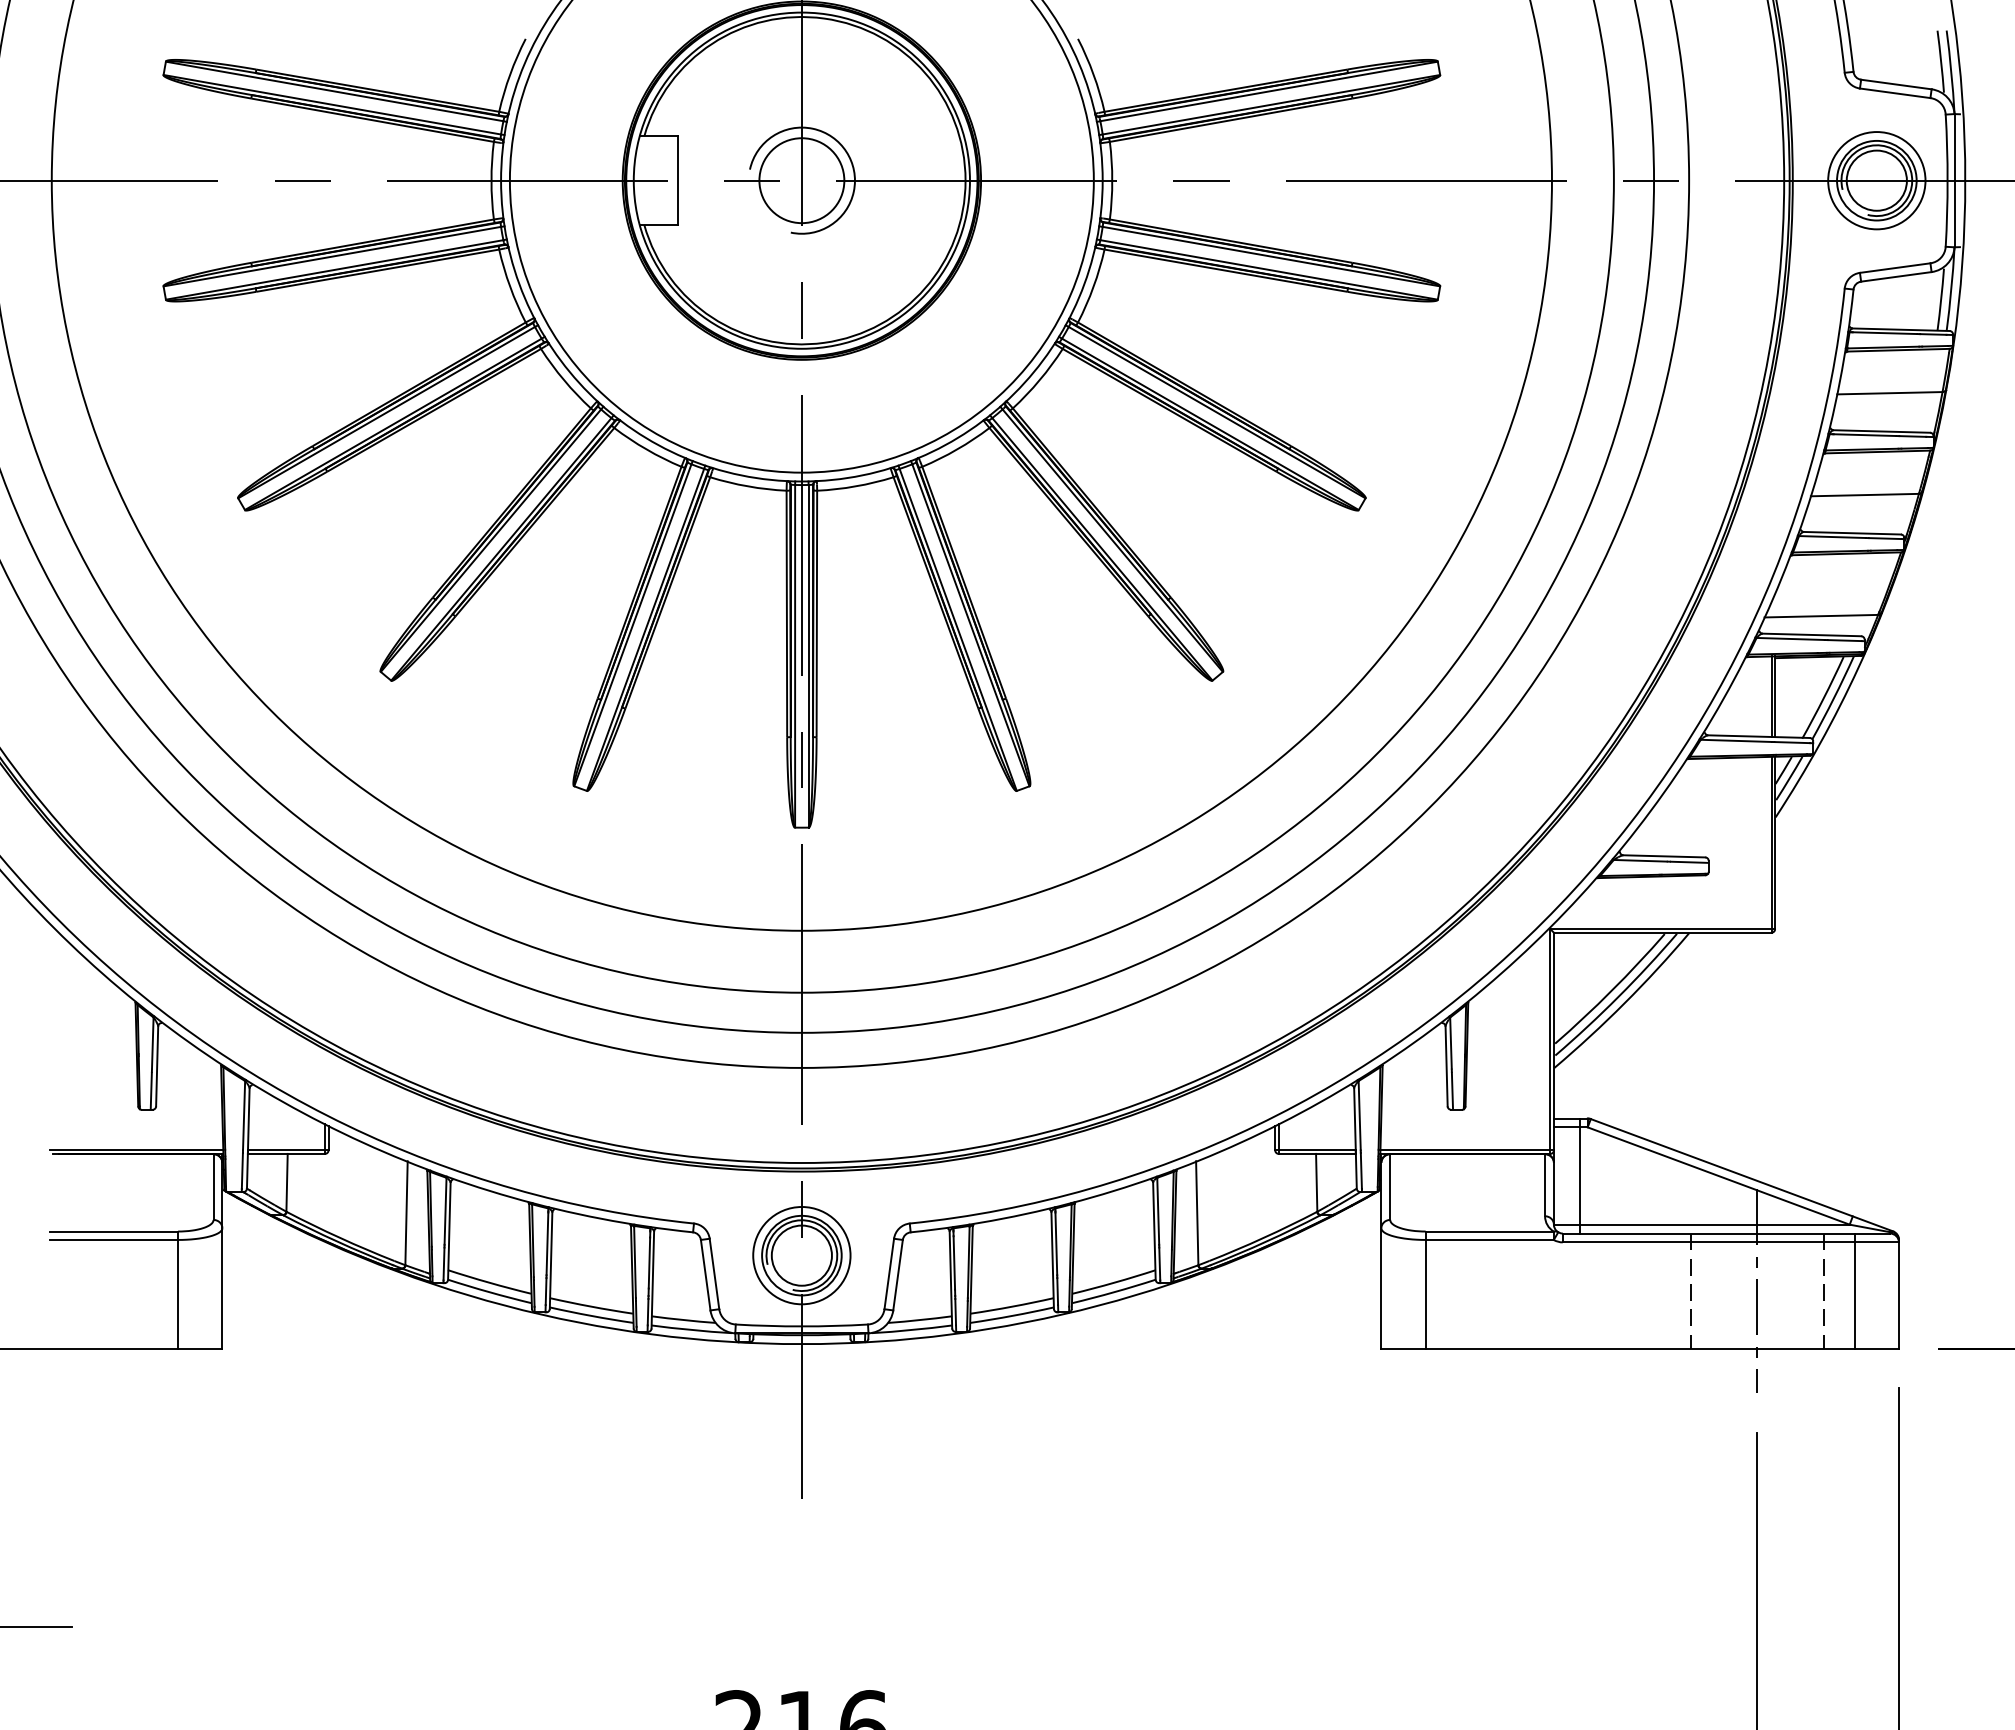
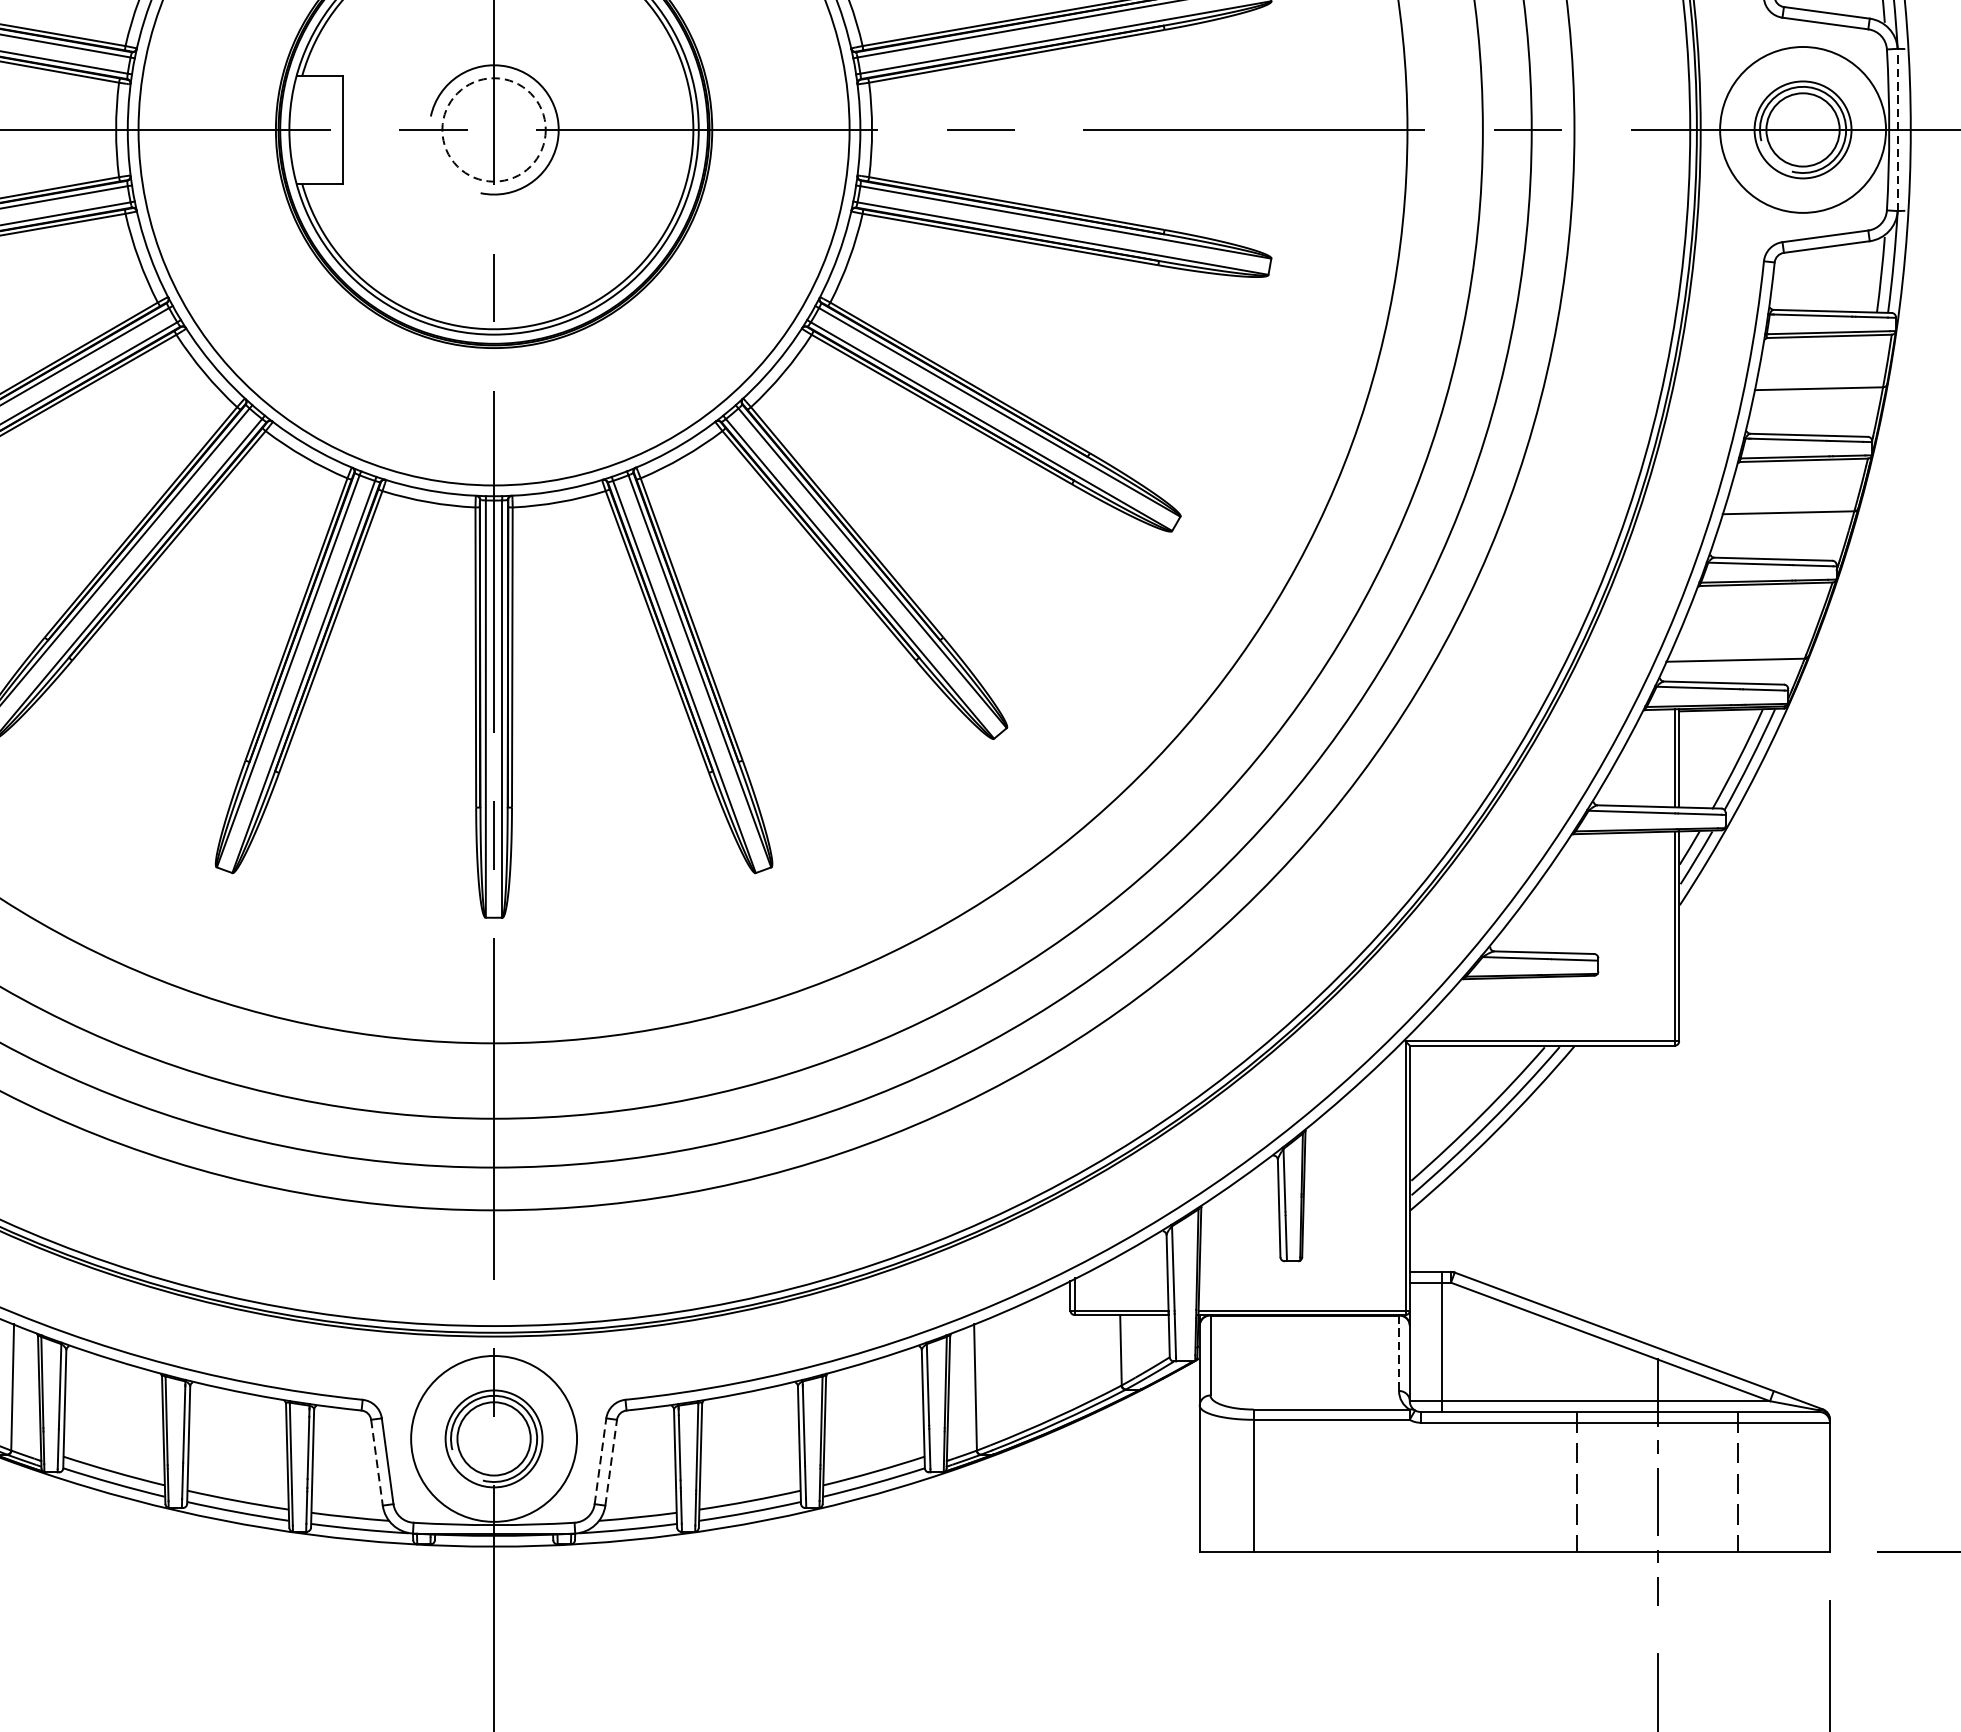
circle: (801, 180) -> (493, 129), solid -> dashed
circle: (1876, 180) -> (1802, 129), size x1.4
line: (1954, 180) -> (1897, 129), solid -> dashed
line: (1545, 1185) -> (1399, 1353), solid -> dashed
circle: (801, 1255) -> (493, 1438), size x1.4
line: (889, 1274) -> (600, 1461), solid -> dashed
line: (705, 1275) -> (376, 1463), solid -> dashed
line: (898, 1275) -> (611, 1463), solid -> dashed
line: (1854, 1290) -> (1775, 1481), removed

